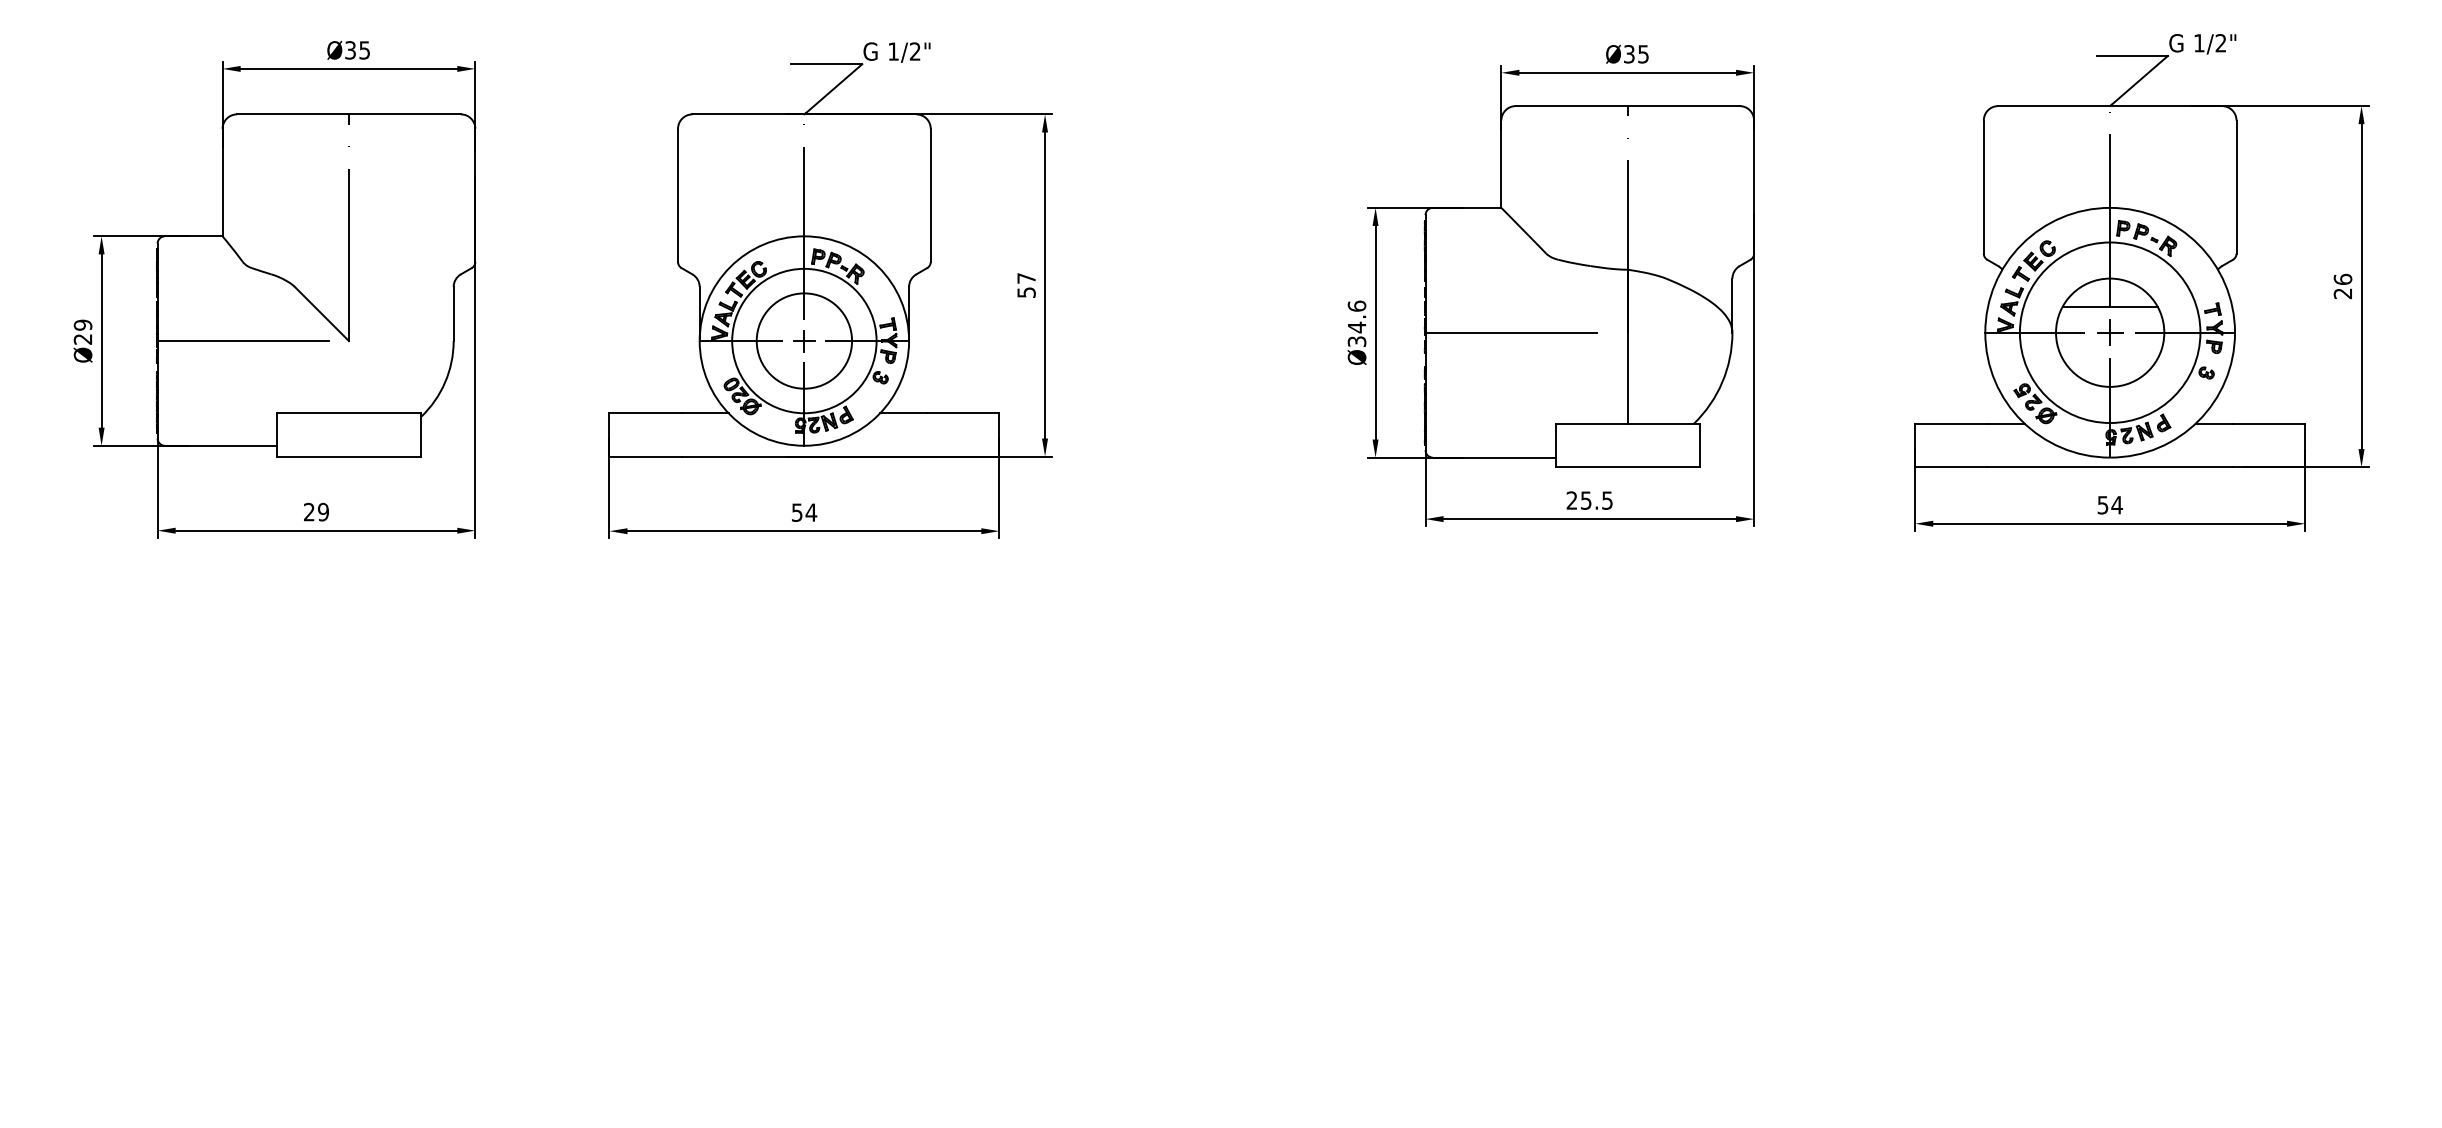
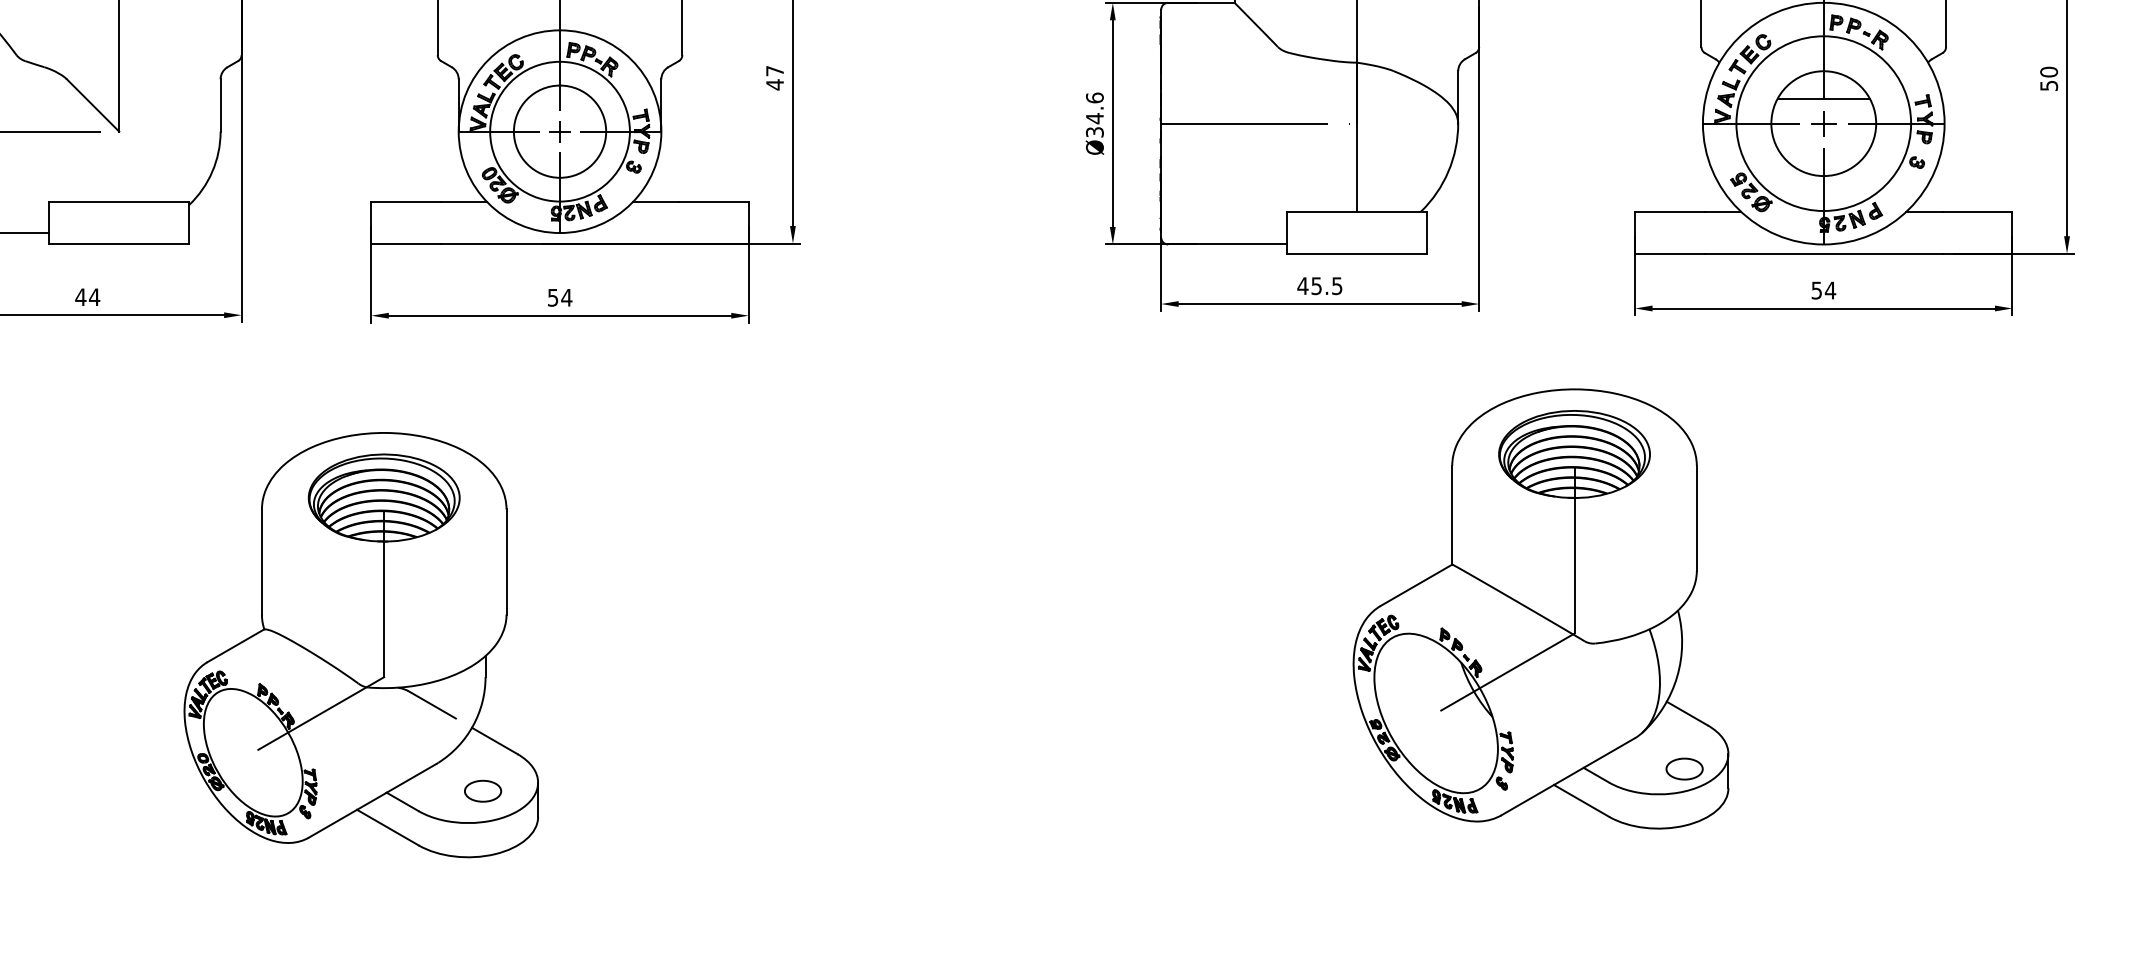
text: (2342, 286) -> (2048, 78), 26 -> 50
text: (1026, 292) -> (775, 84), 57 -> 47
text: (1571, 500) -> (1302, 286), 25.5 -> 45.5
text: (316, 511) -> (87, 296), 29 -> 44
part: (1817, 834) -> (1540, 609), added
part: (598, 871) -> (360, 645), added

